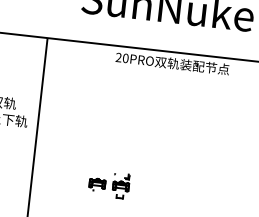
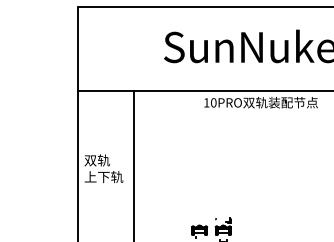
text: (118, 57) -> (206, 102), 20PRO -> 10PRO

